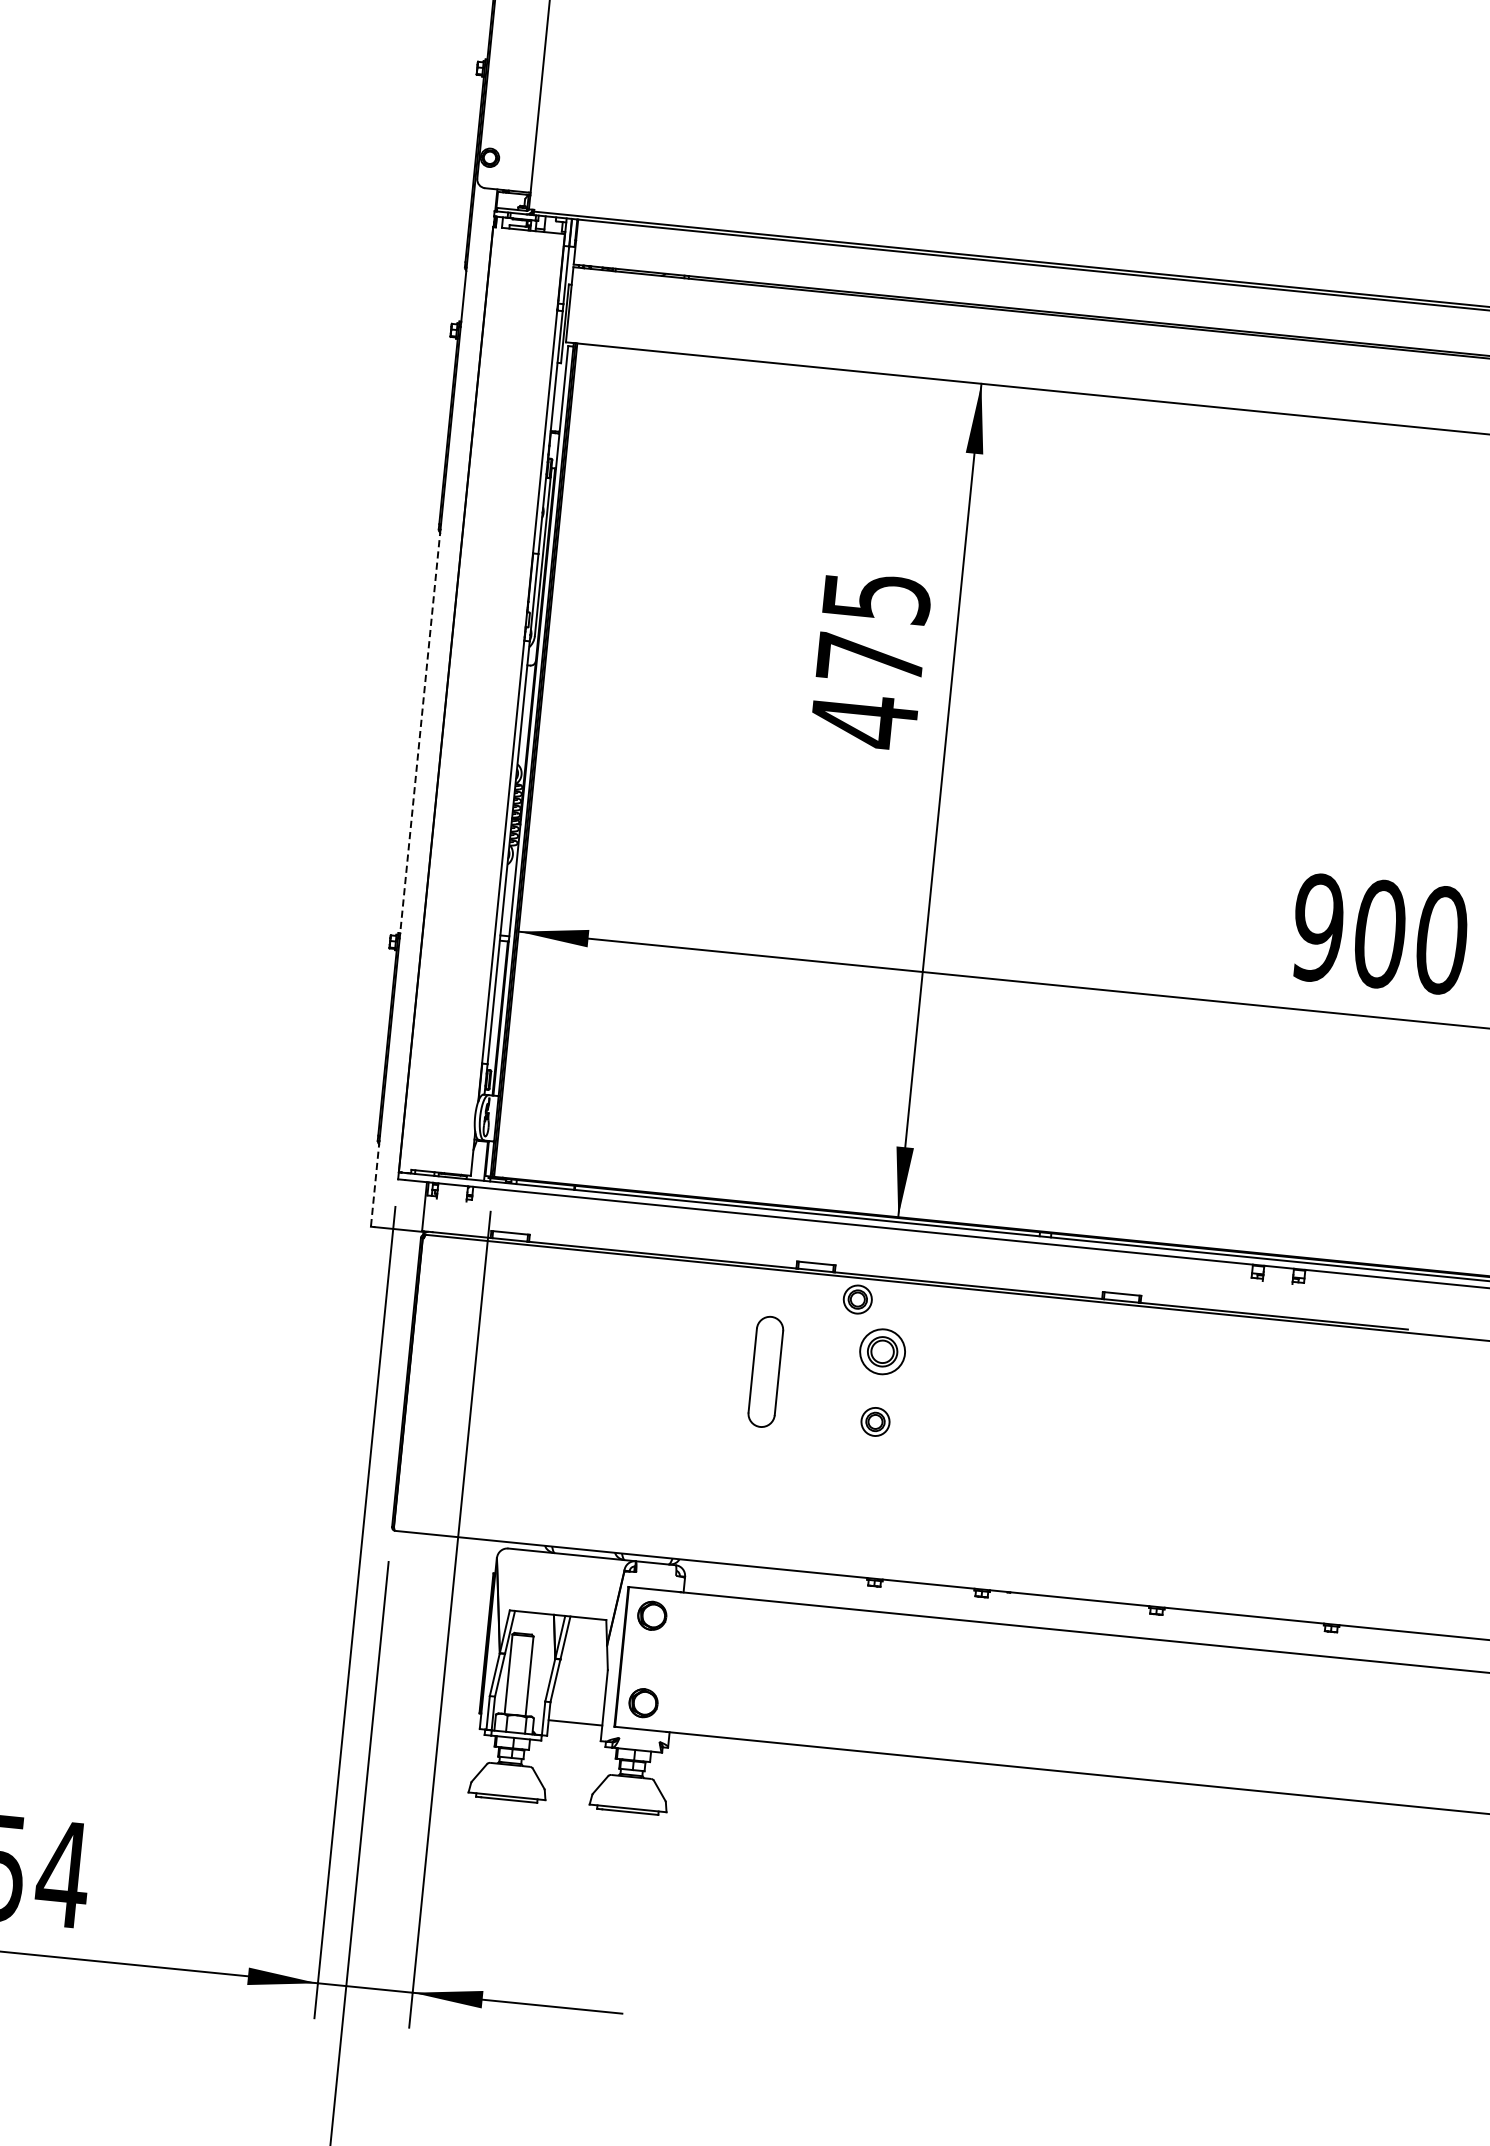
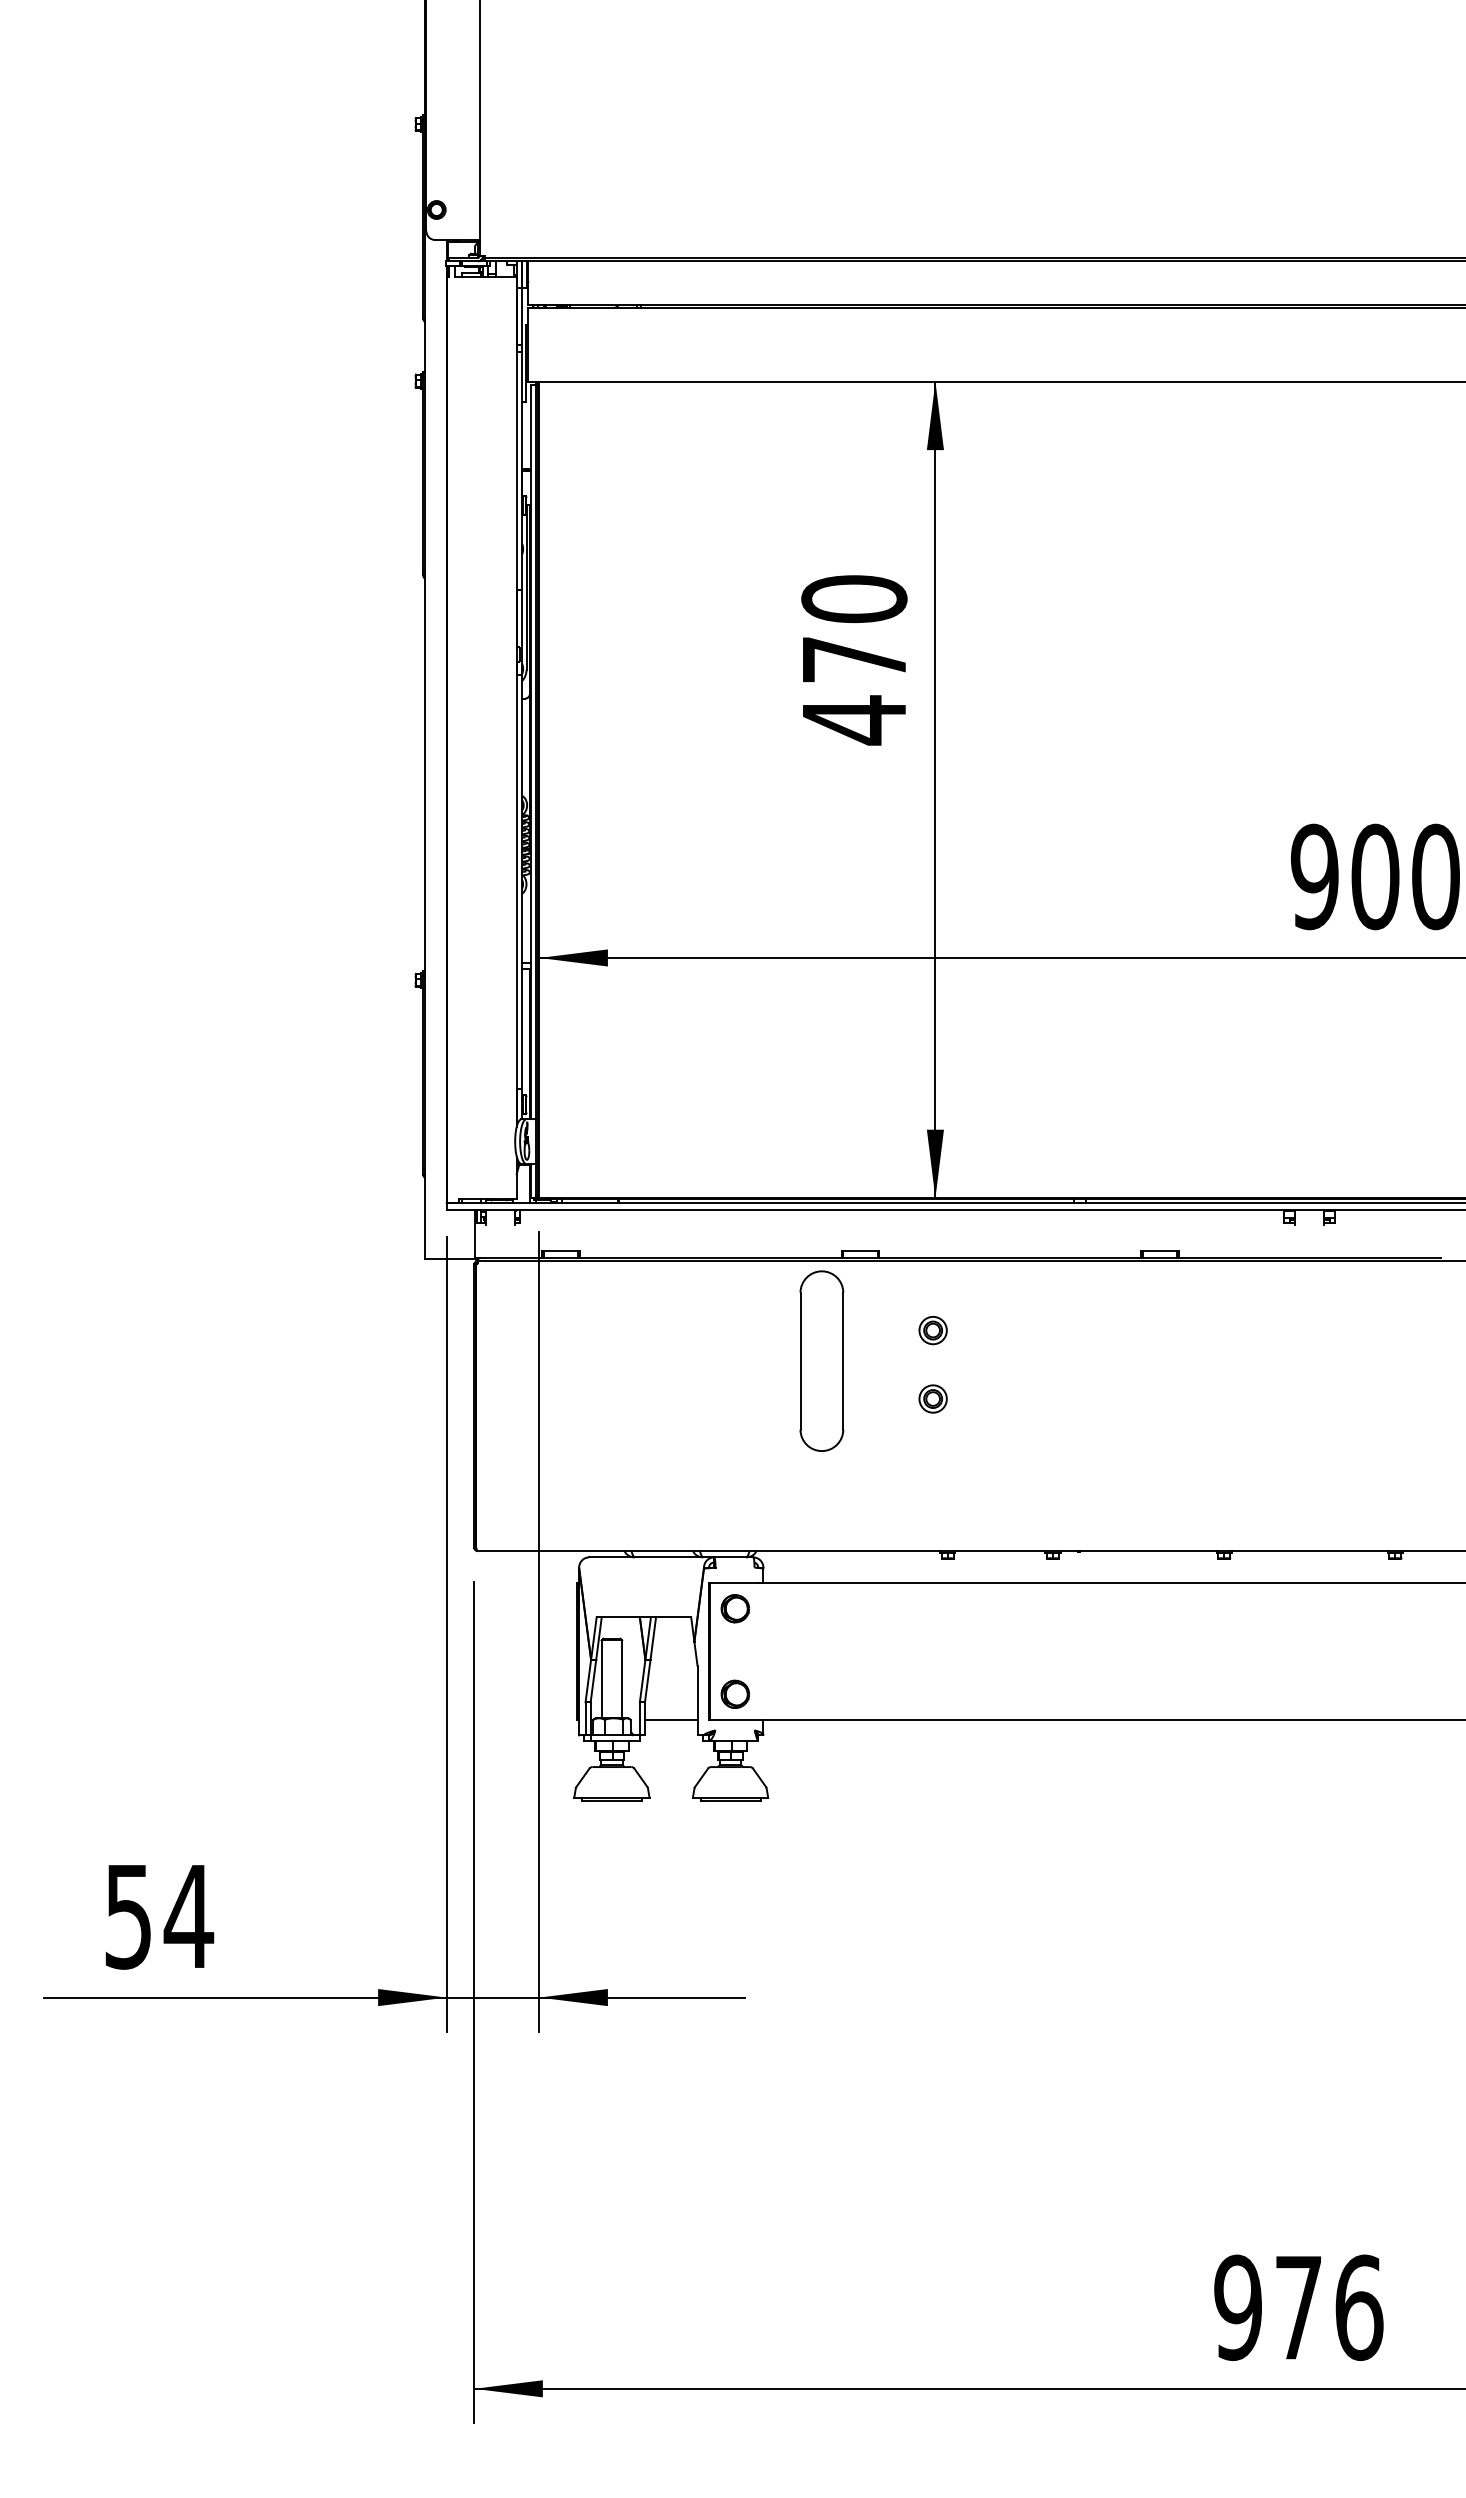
text: (876, 597) -> (854, 599), 475 -> 470
line: (420, 731) -> (424, 773), dashed -> solid
line: (374, 1183) -> (424, 1216), dashed -> solid
part: (857, 1298) -> (903, 1281), removed
part: (881, 1351) -> (932, 1330), size x0.62
part: (765, 1371) -> (821, 1360), size x1.67

